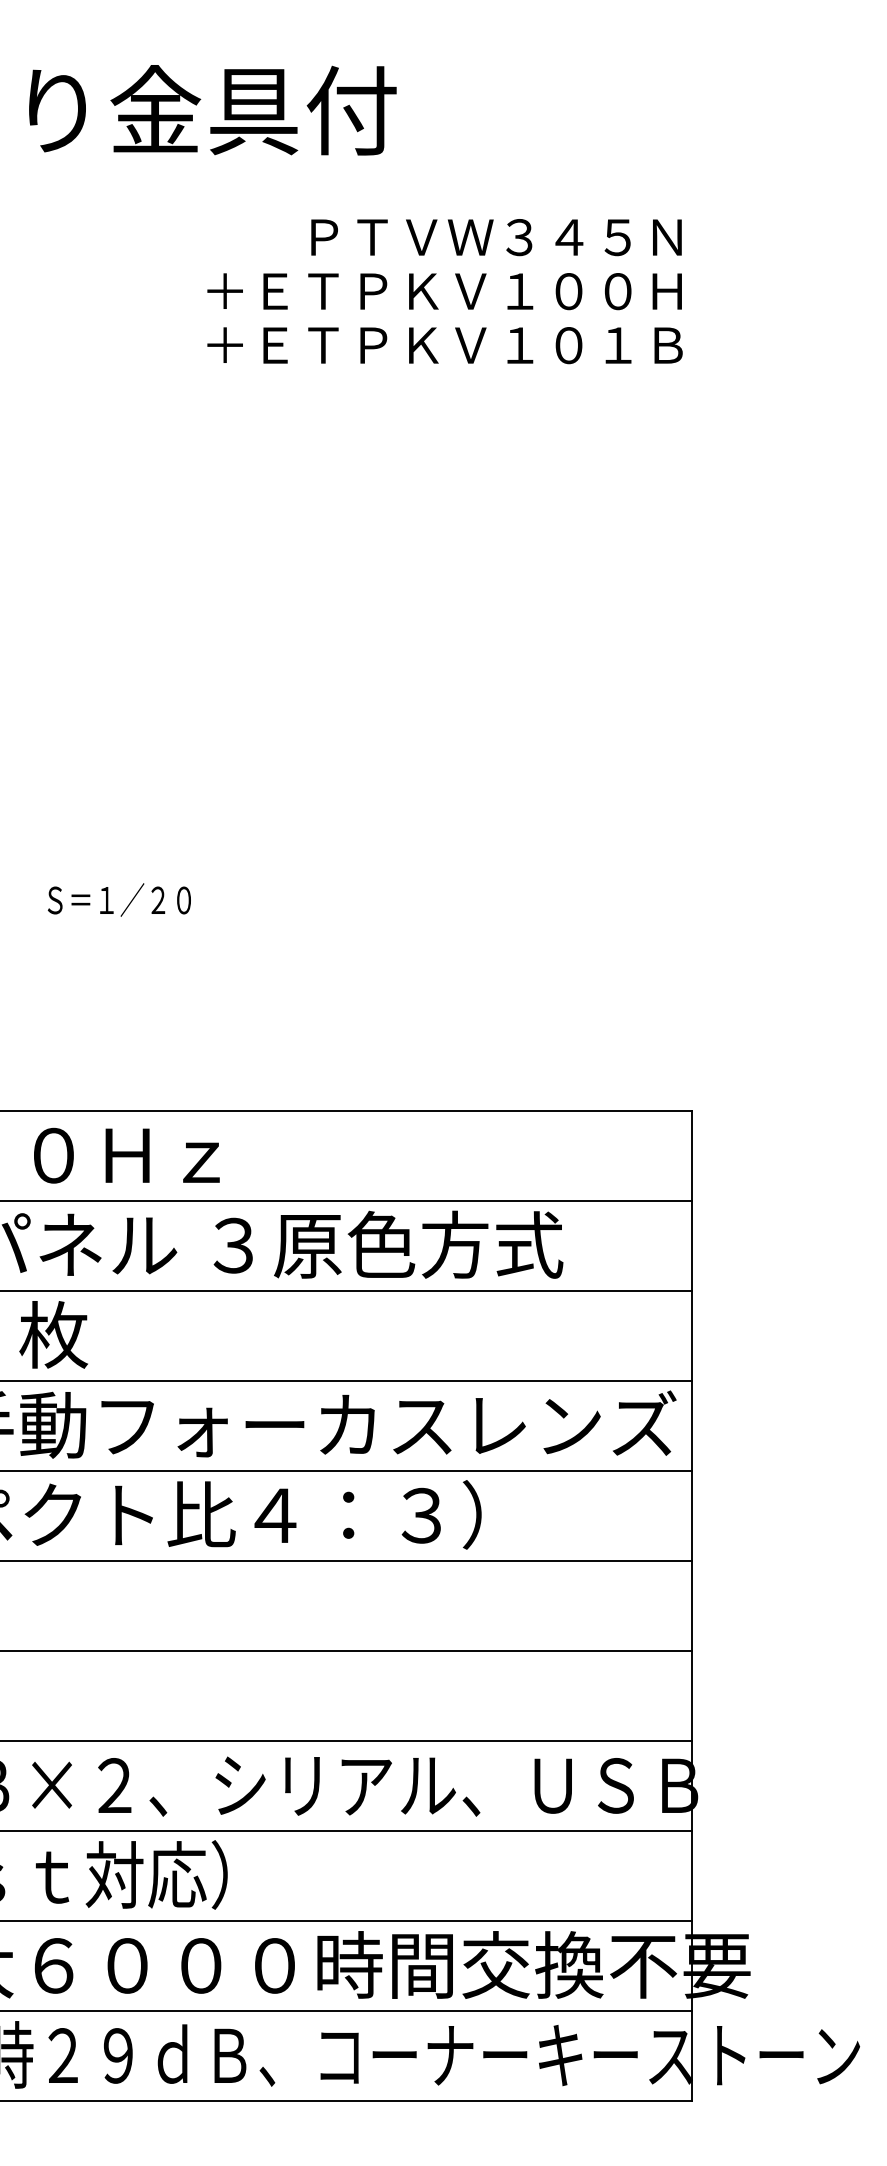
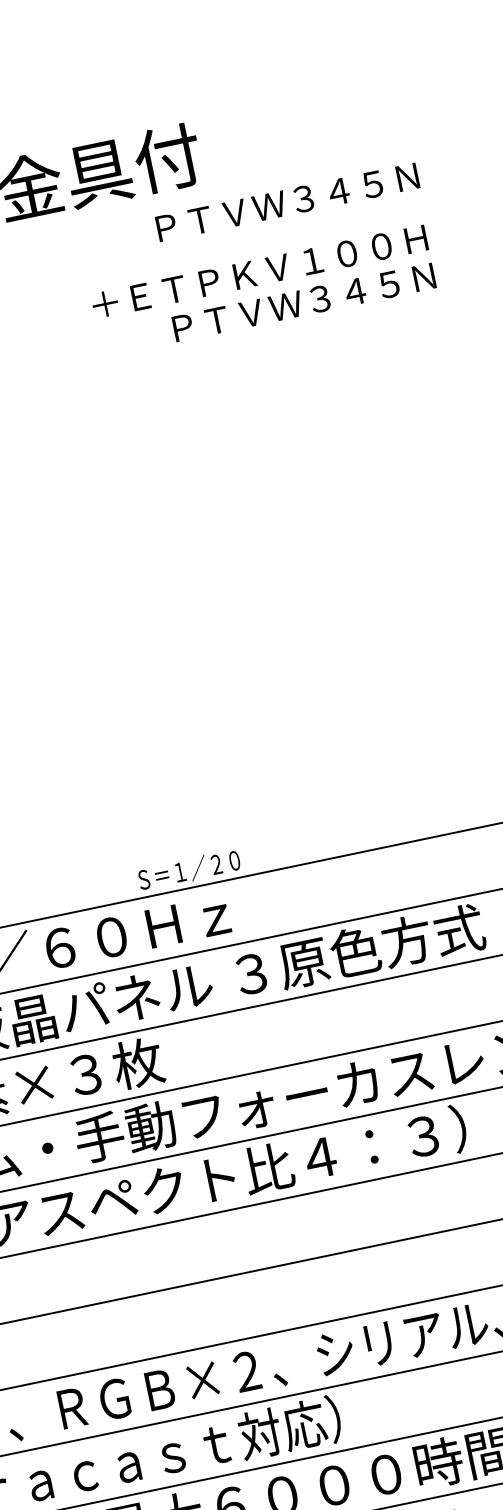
text: (496, 237) -> (287, 202), moved
text: (444, 345) -> (267, 310), ＋ＥＴＰＫＶ１０１Ｂ -> ＰＴＶＷ３４５Ｎ
text: (118, 899) -> (188, 869), moved

